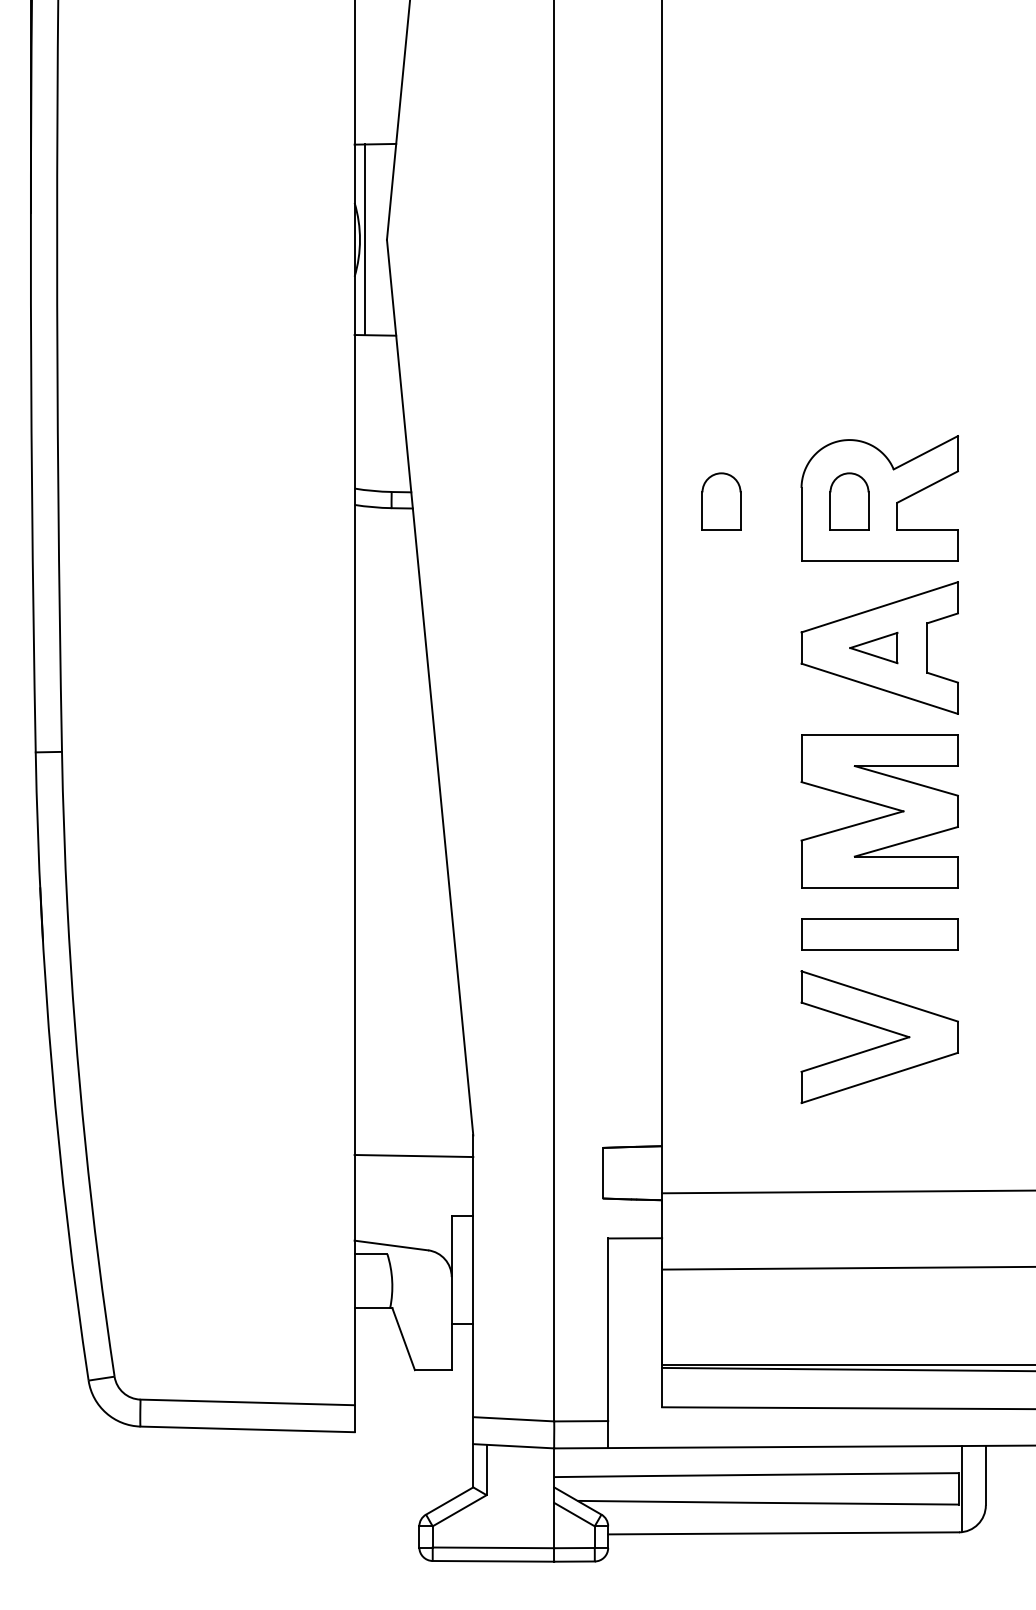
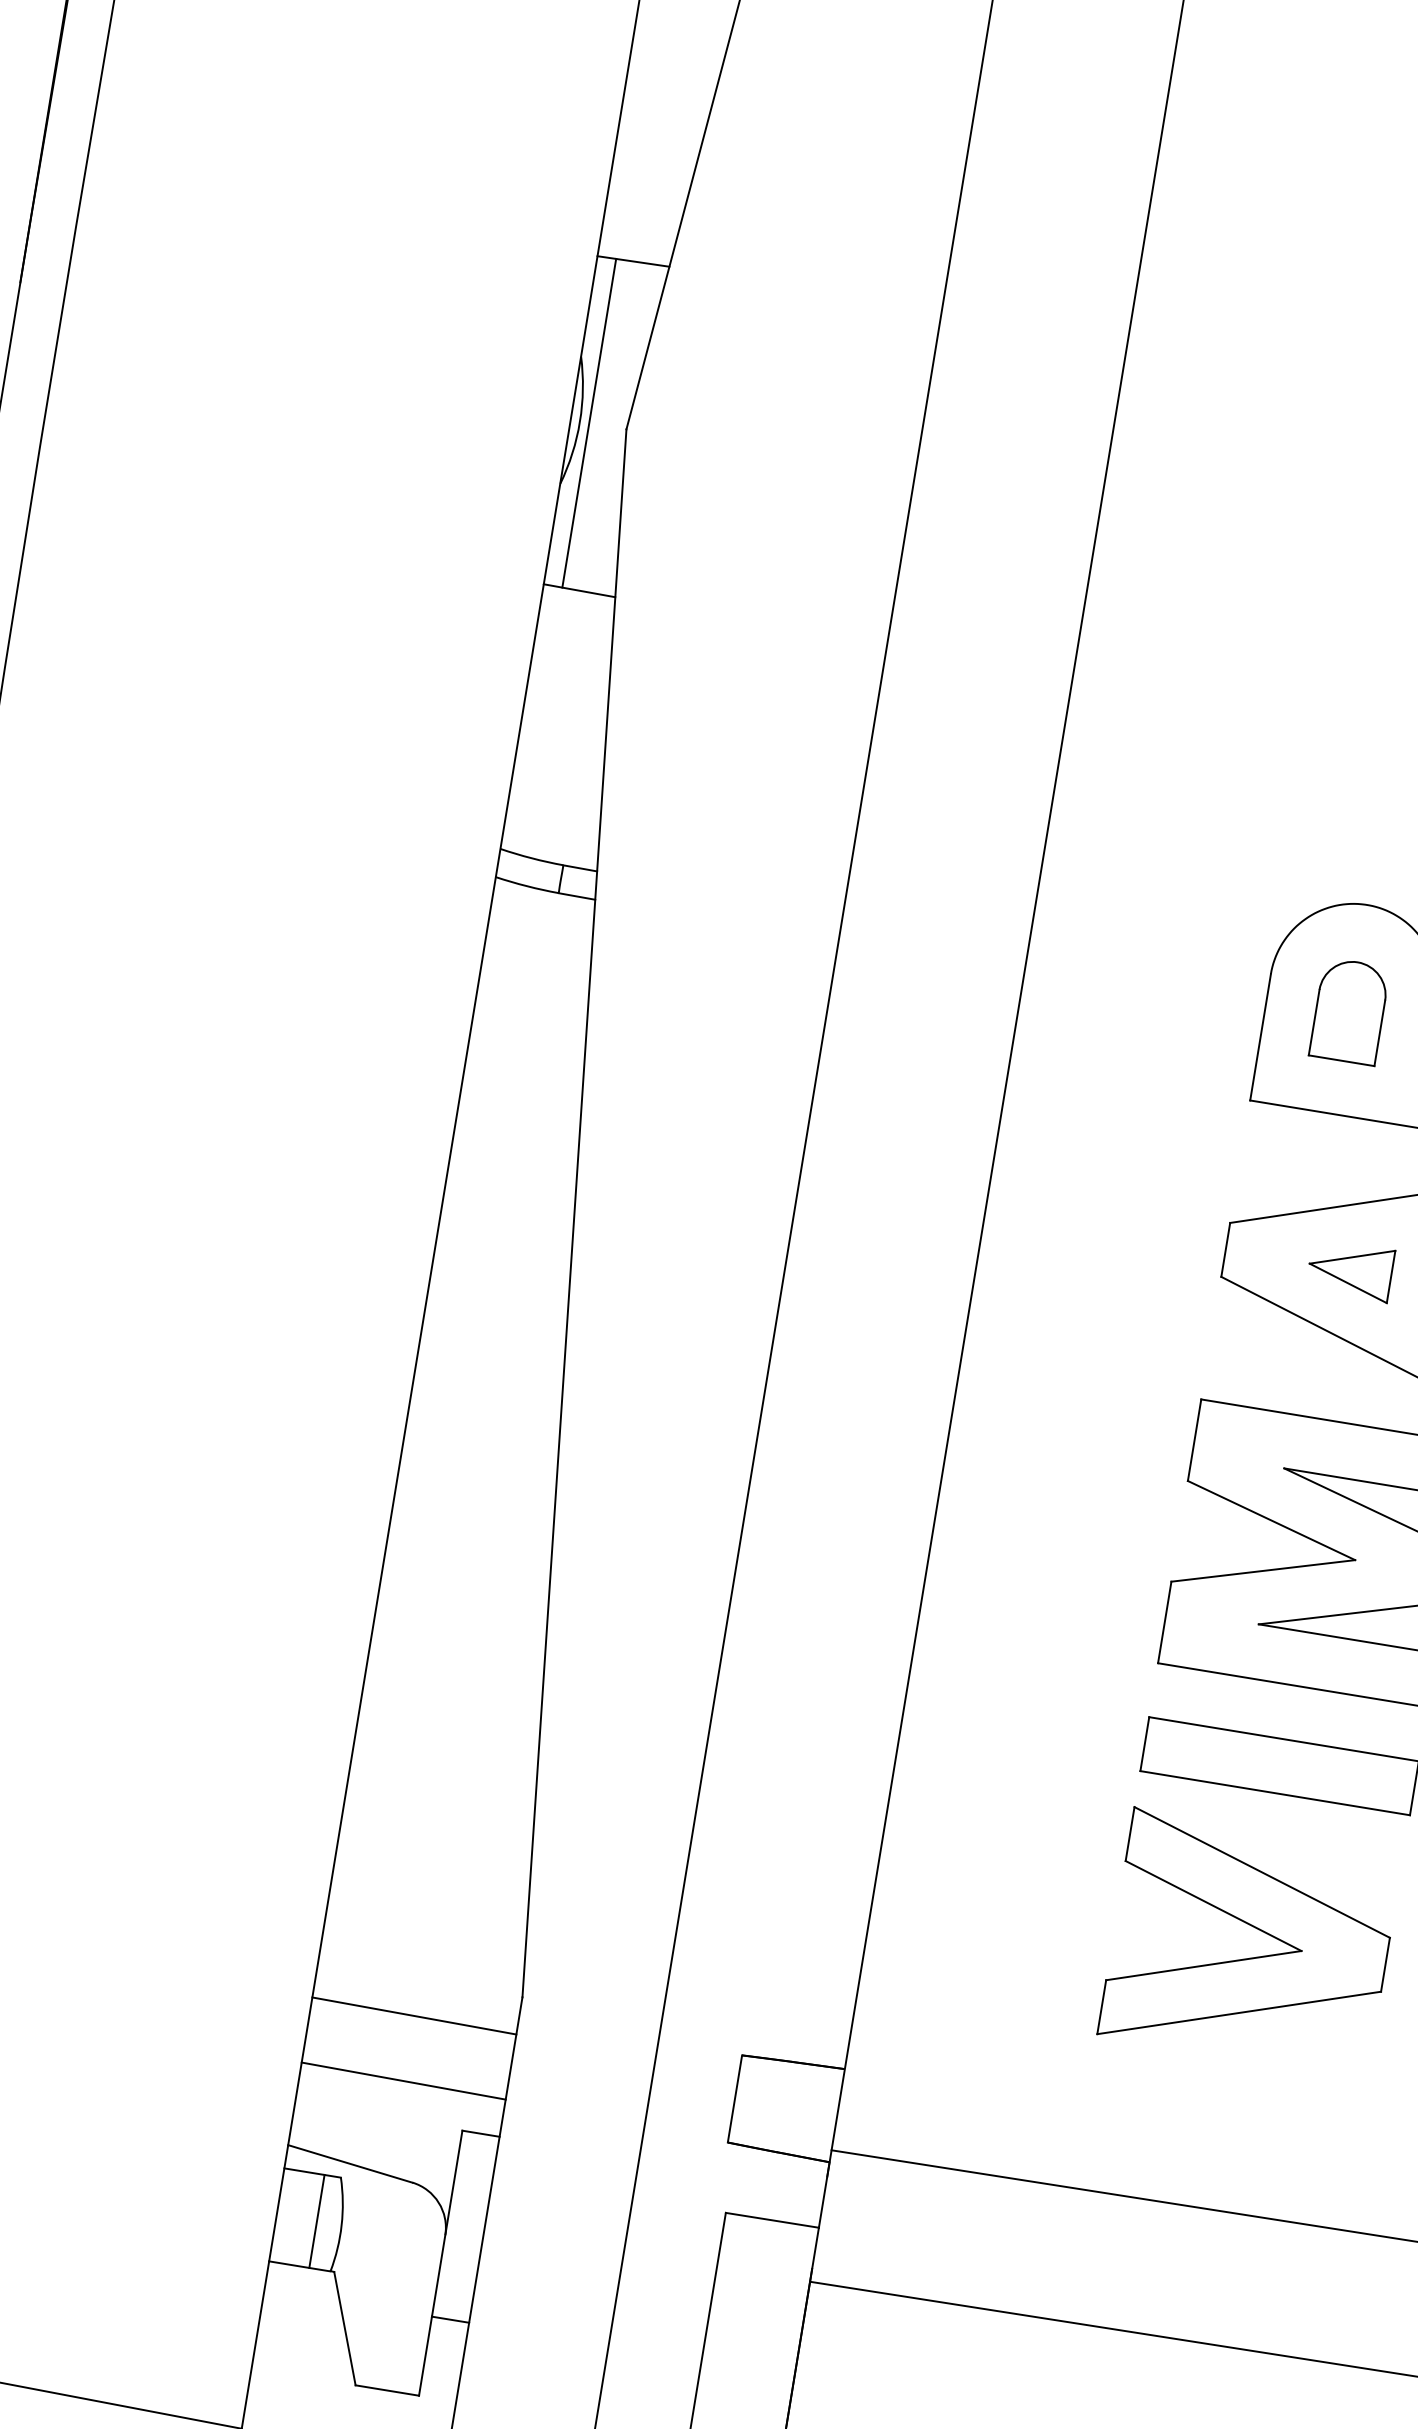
part: (721, 501) -> (1129, 974), removed
line: (413, 1193) -> (403, 2080), added
line: (377, 1281) -> (316, 2221), added

